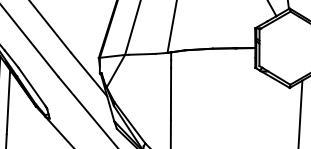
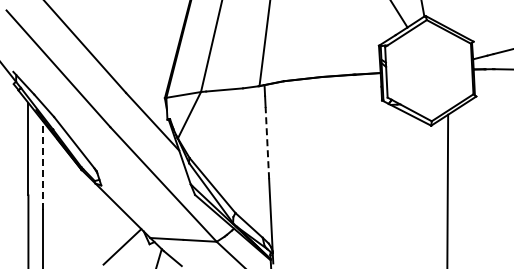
line: (171, 93) -> (267, 142), solid -> dashed
line: (8, 101) -> (43, 165), solid -> dashed

